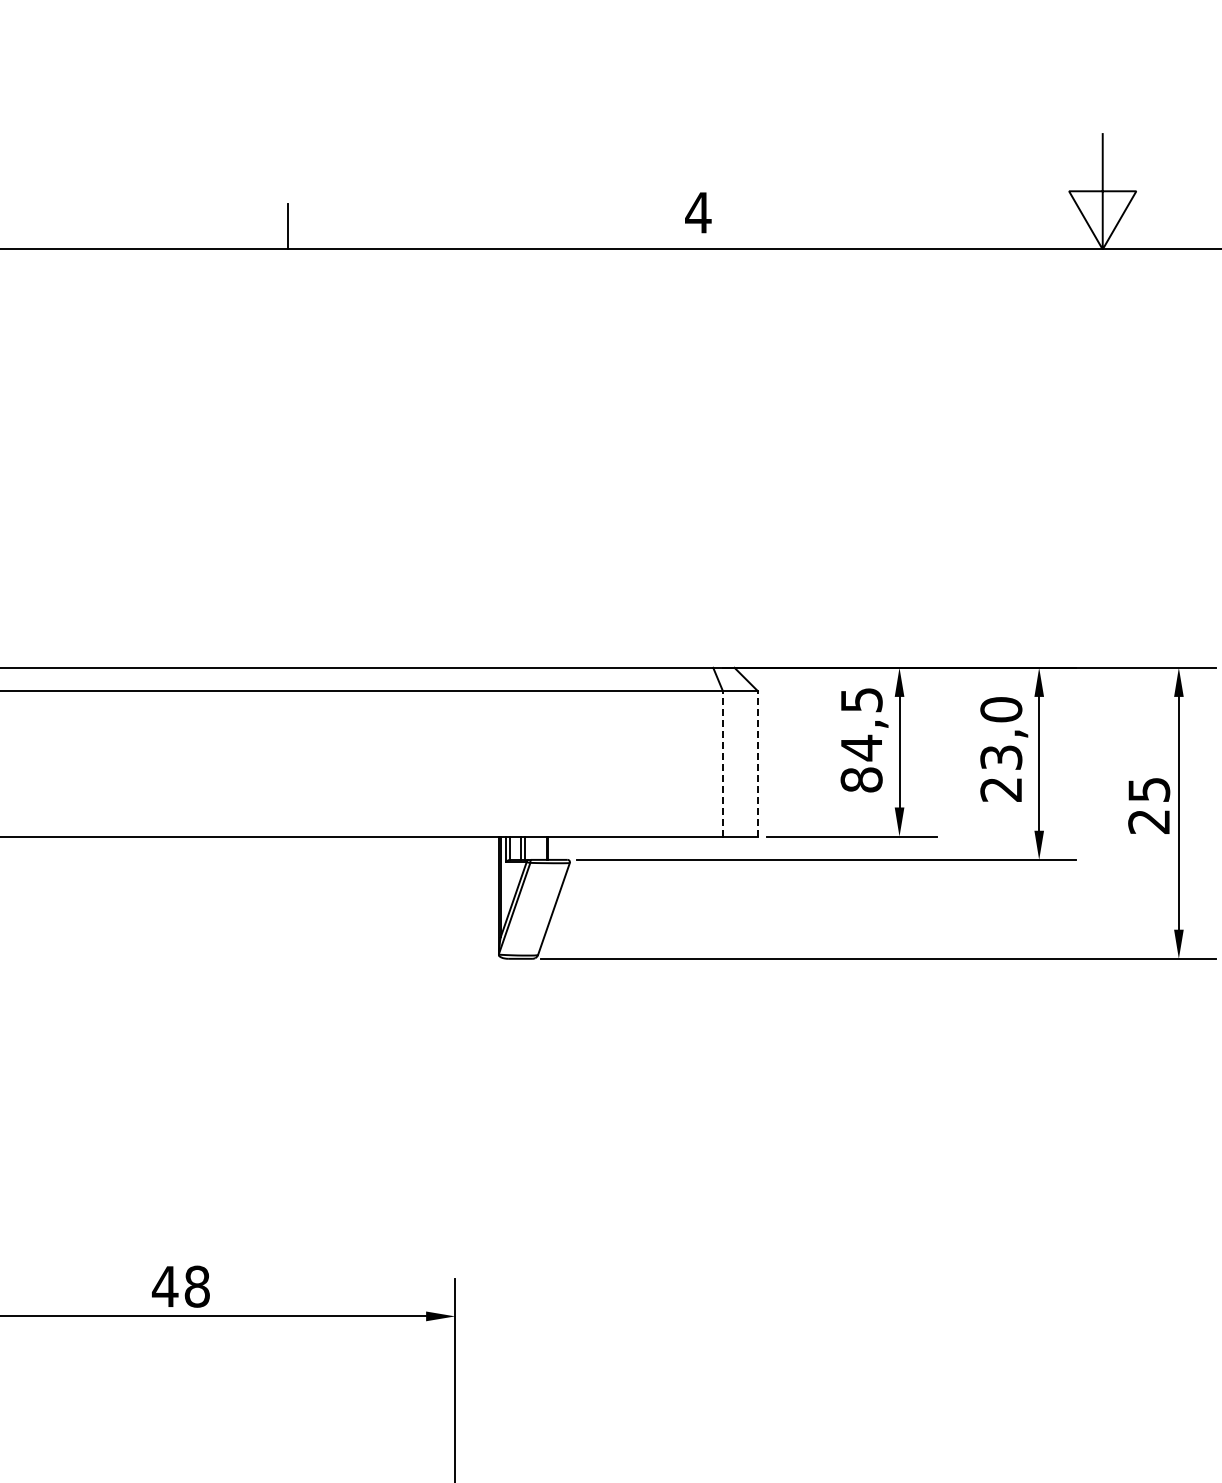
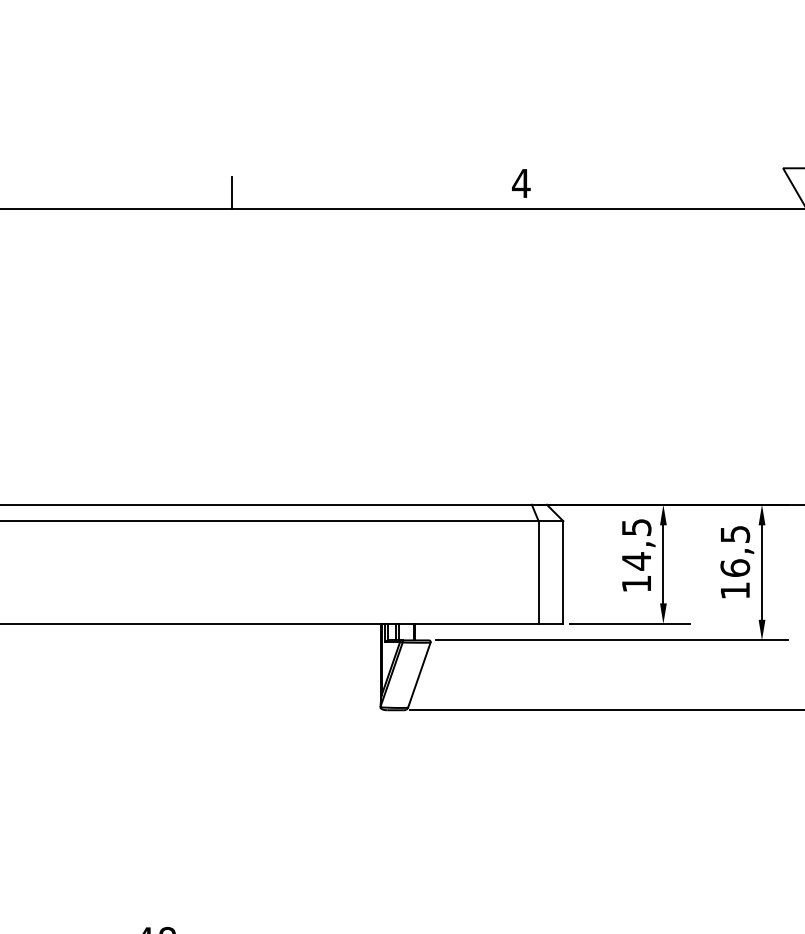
text: (1001, 749) -> (735, 562), 23,0 -> 16,5
line: (722, 763) -> (538, 572), dashed -> solid
line: (757, 763) -> (563, 572), dashed -> solid
text: (861, 779) -> (636, 583), 84,5 -> 14,5

